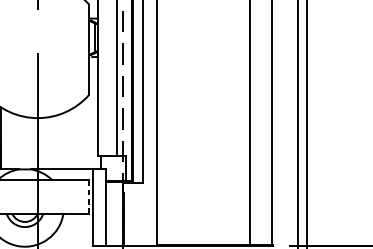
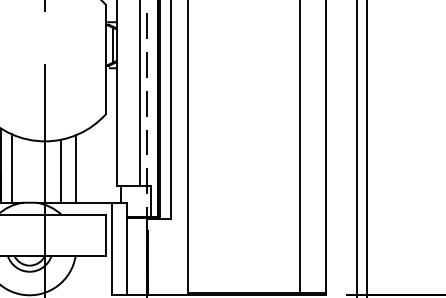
line: (9, 140) -> (11, 168), added
line: (63, 140) -> (75, 168), added
line: (50, 142) -> (60, 170), added
line: (89, 195) -> (106, 234), dashed -> solid

